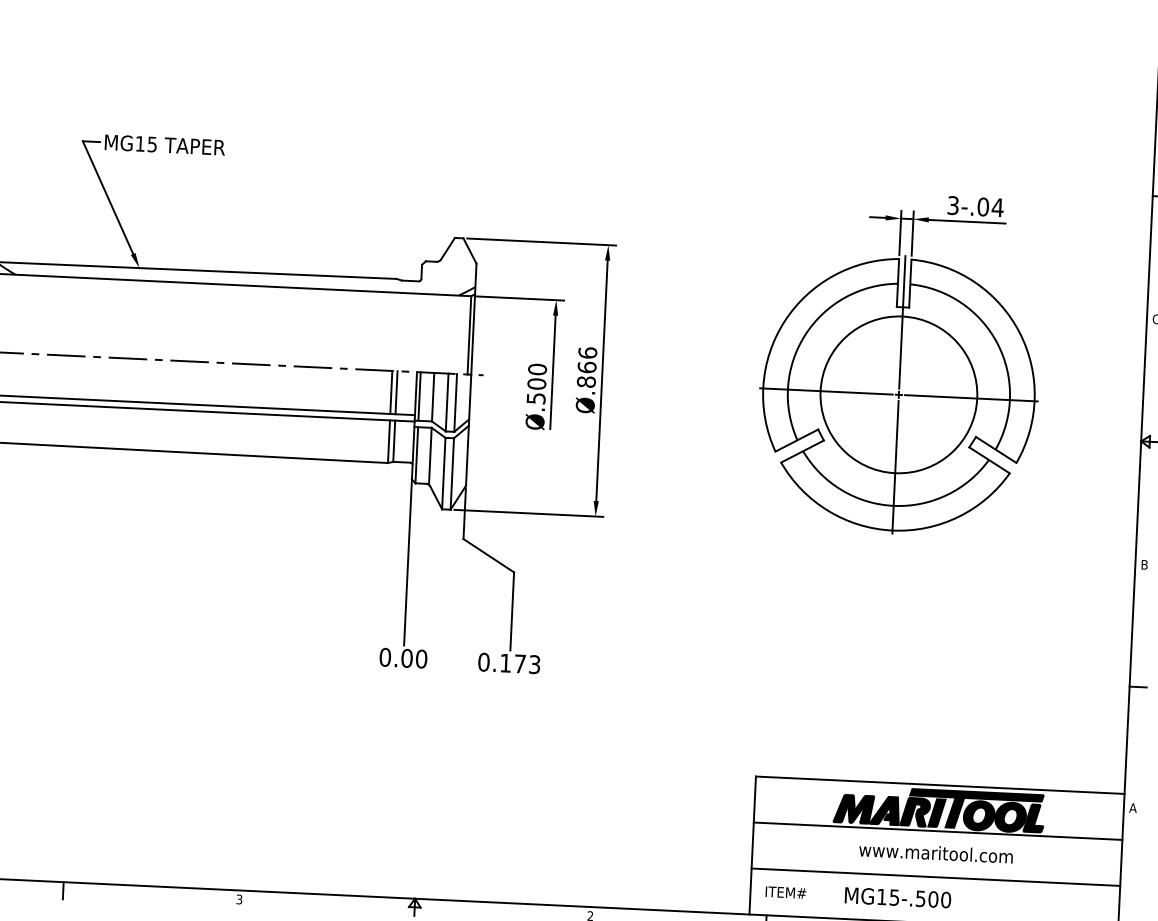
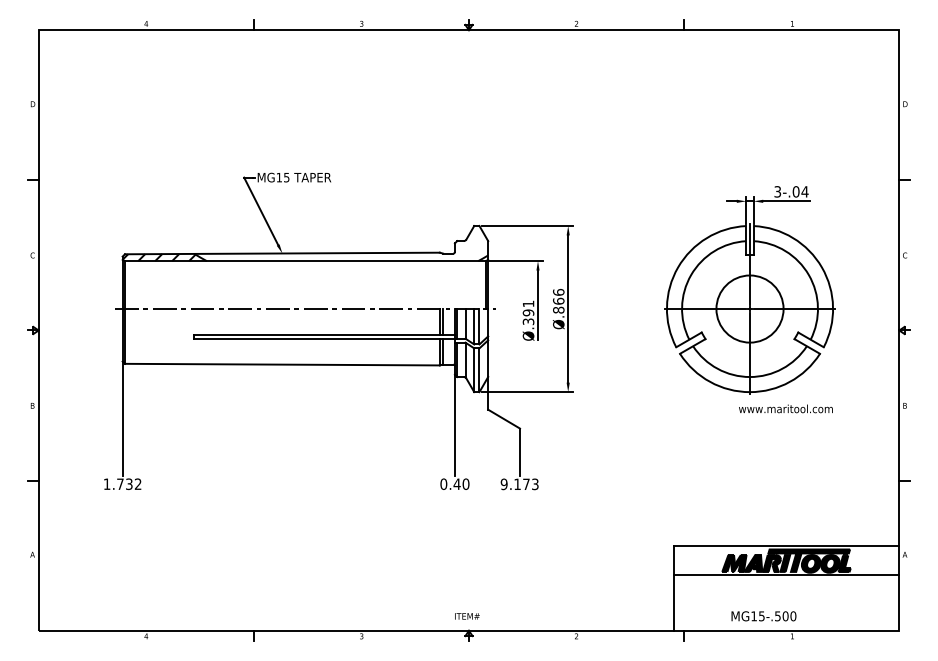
text: (536, 383) -> (528, 312), Ø.500 -> Ø.391
circle: (898, 395) -> (749, 309), size x0.7
text: (406, 657) -> (456, 483), 0.00 -> 0.40
text: (482, 662) -> (503, 484), 0.173 -> 9.173
text: (935, 852) -> (785, 408), moved
line: (935, 876) -> (786, 602), removed
text: (786, 892) -> (467, 616), moved

